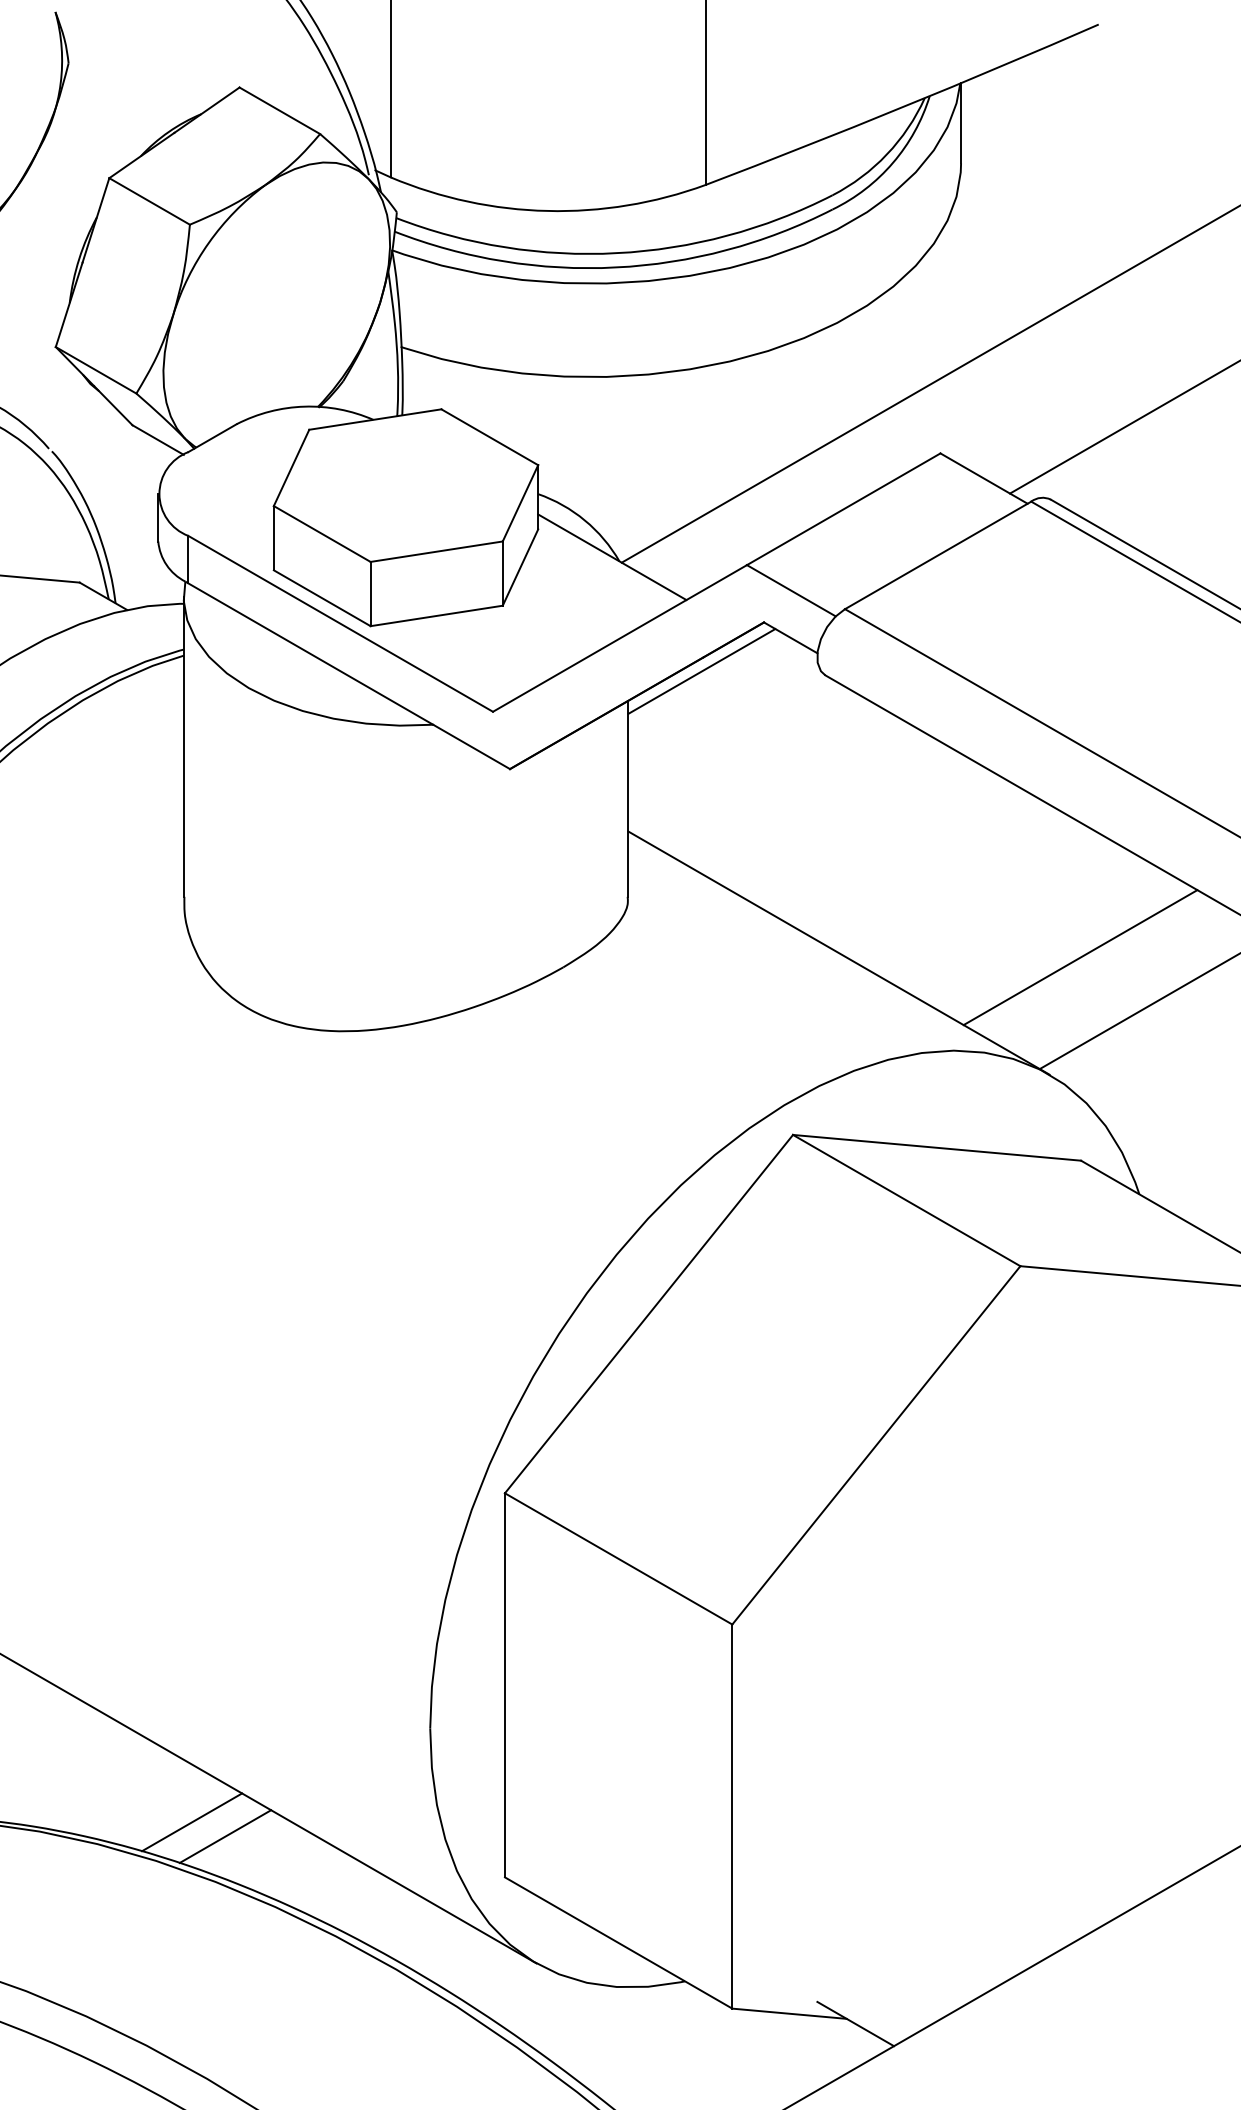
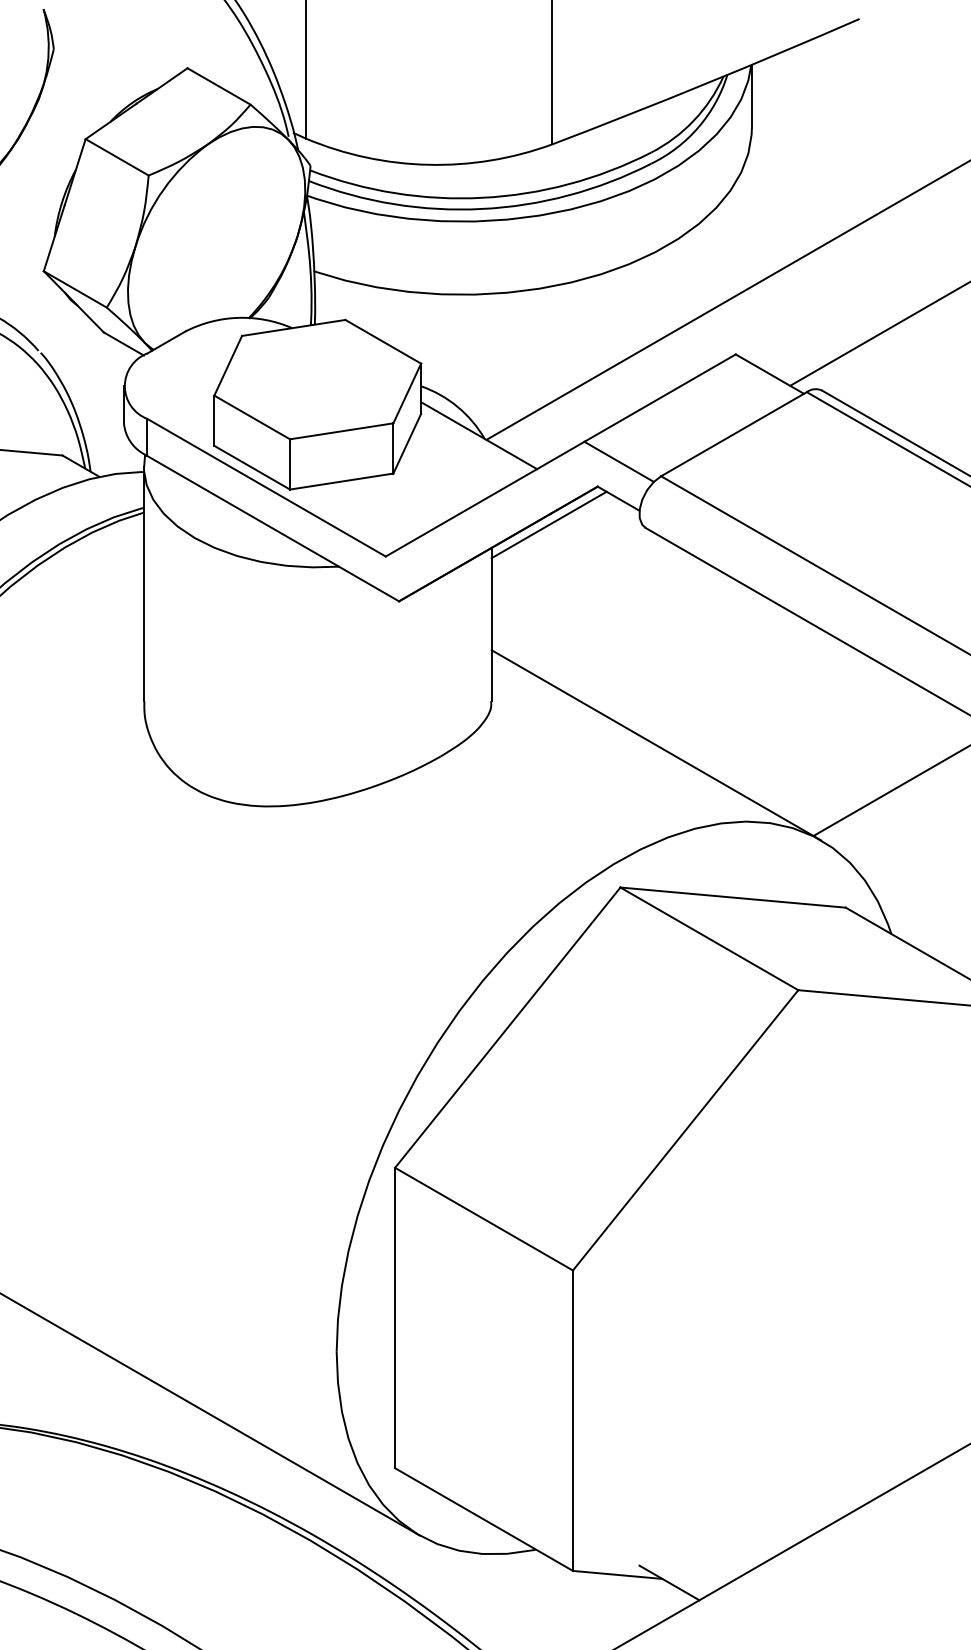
line: (1080, 957) -> (845, 748), removed
line: (192, 1822) -> (150, 1425), removed
line: (225, 1836) -> (176, 1436), removed

